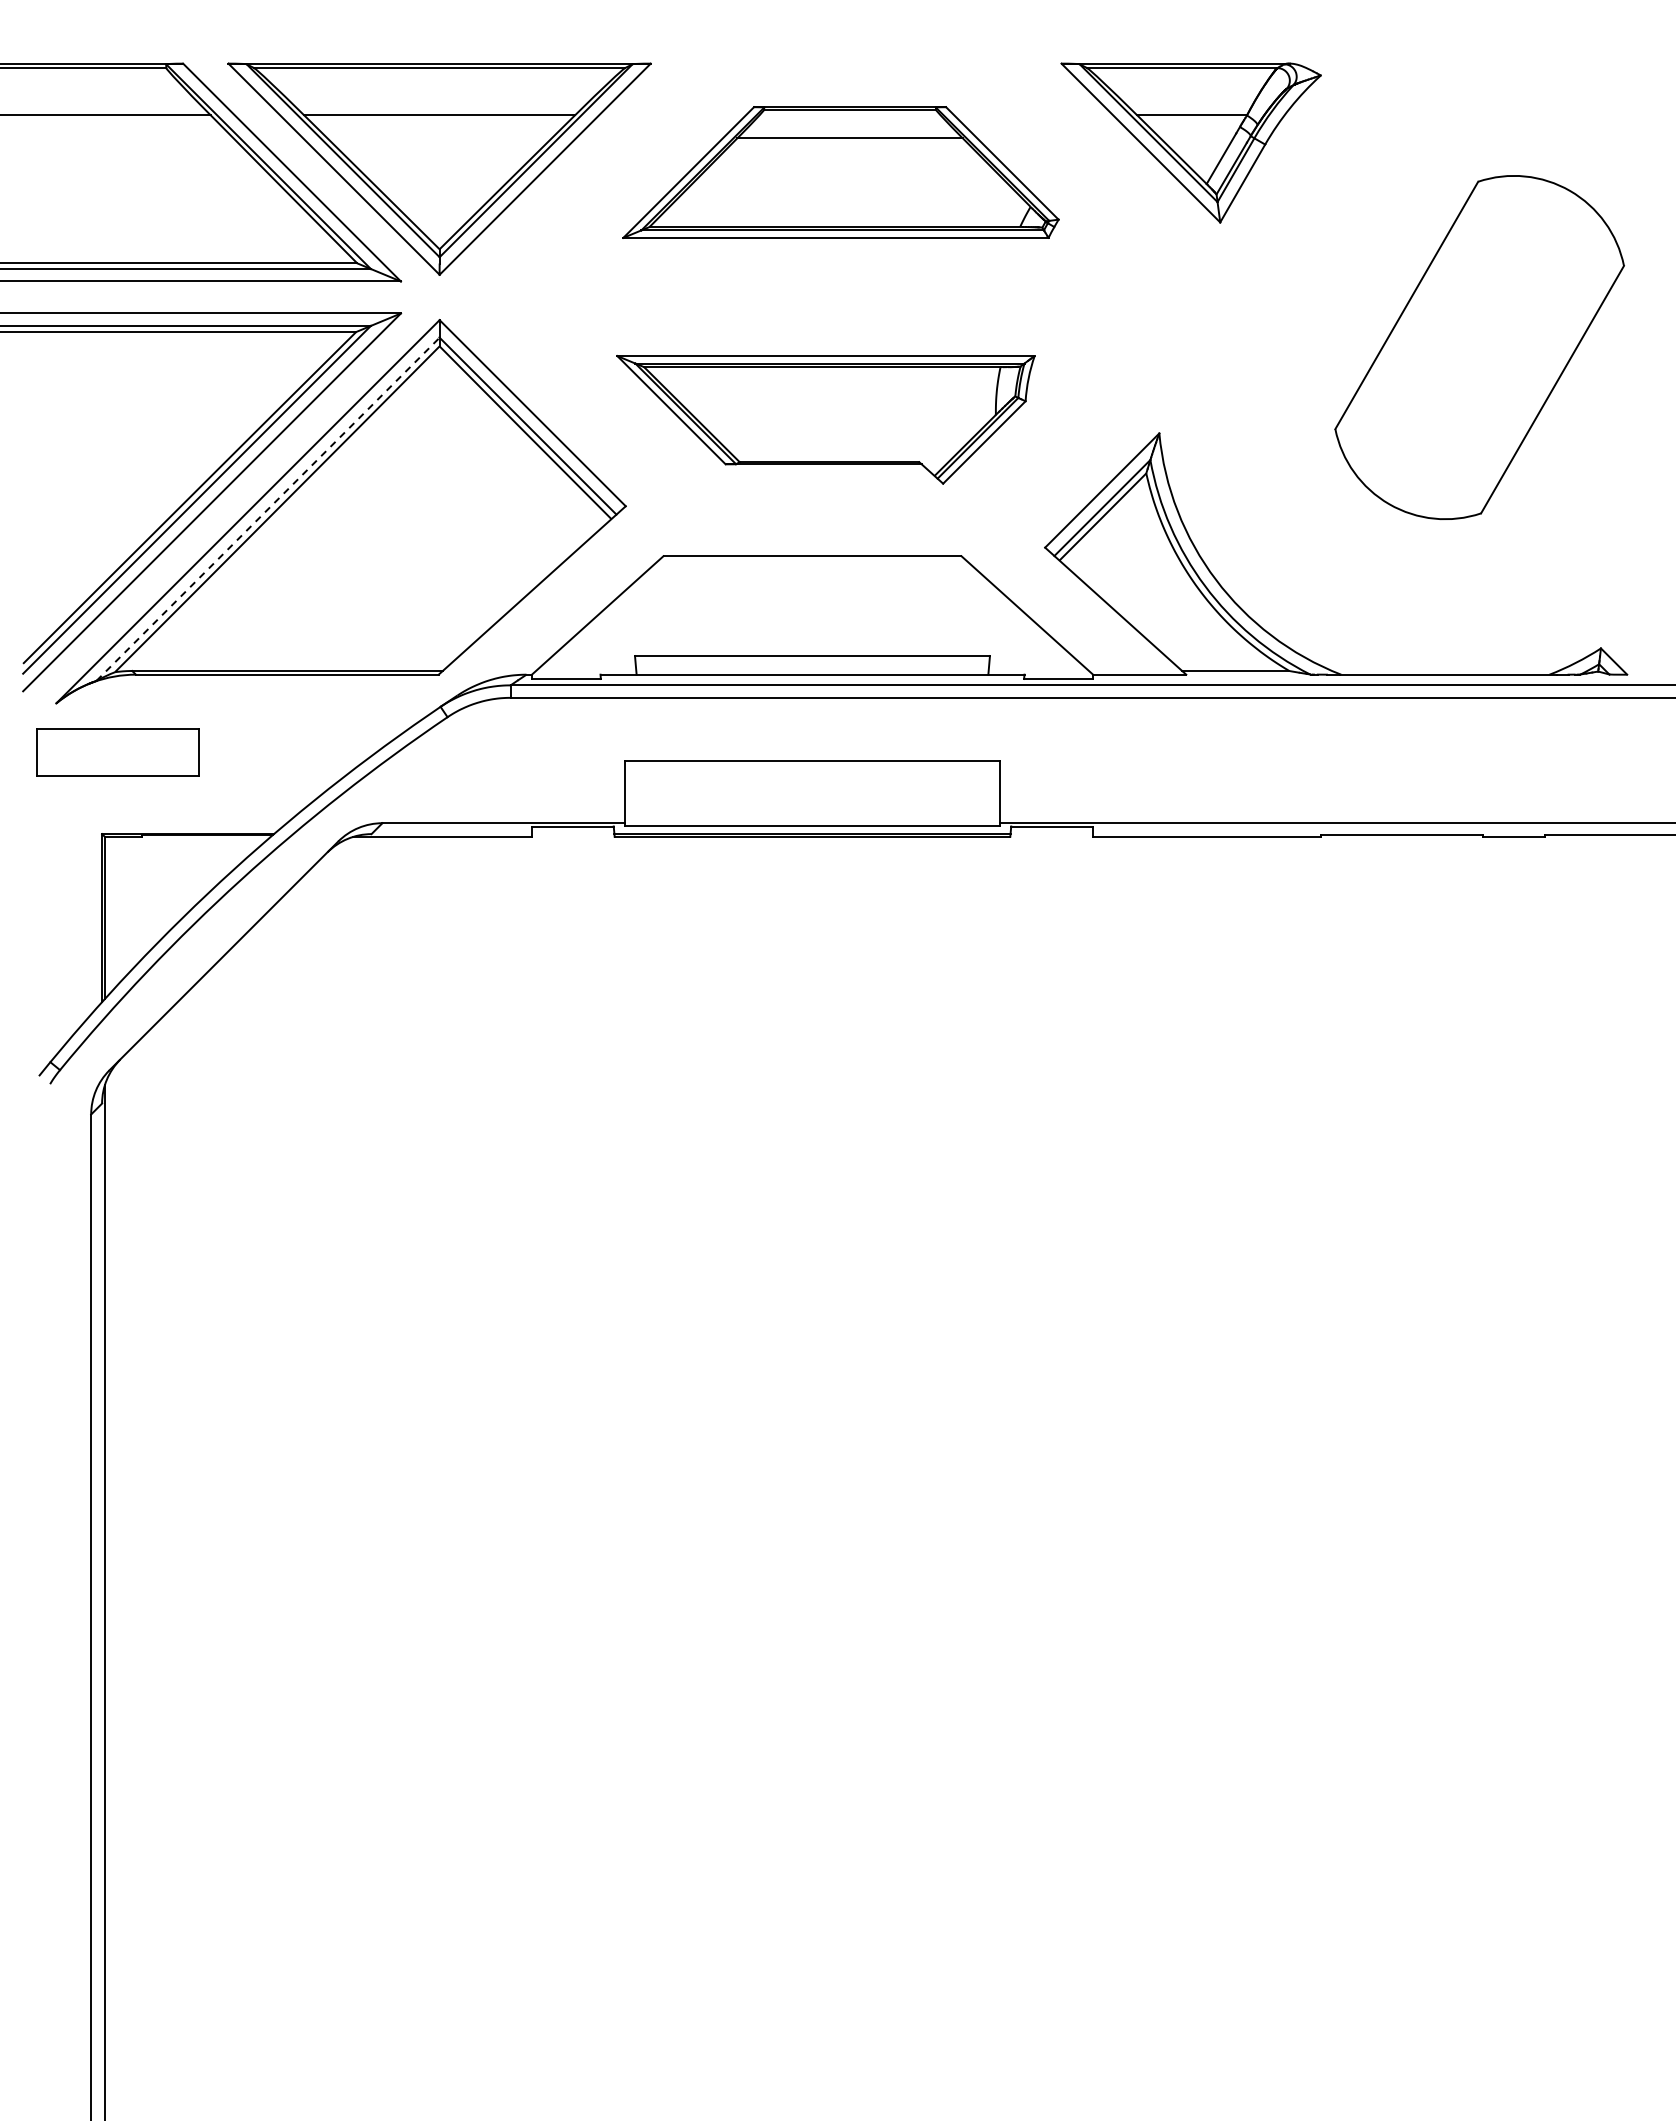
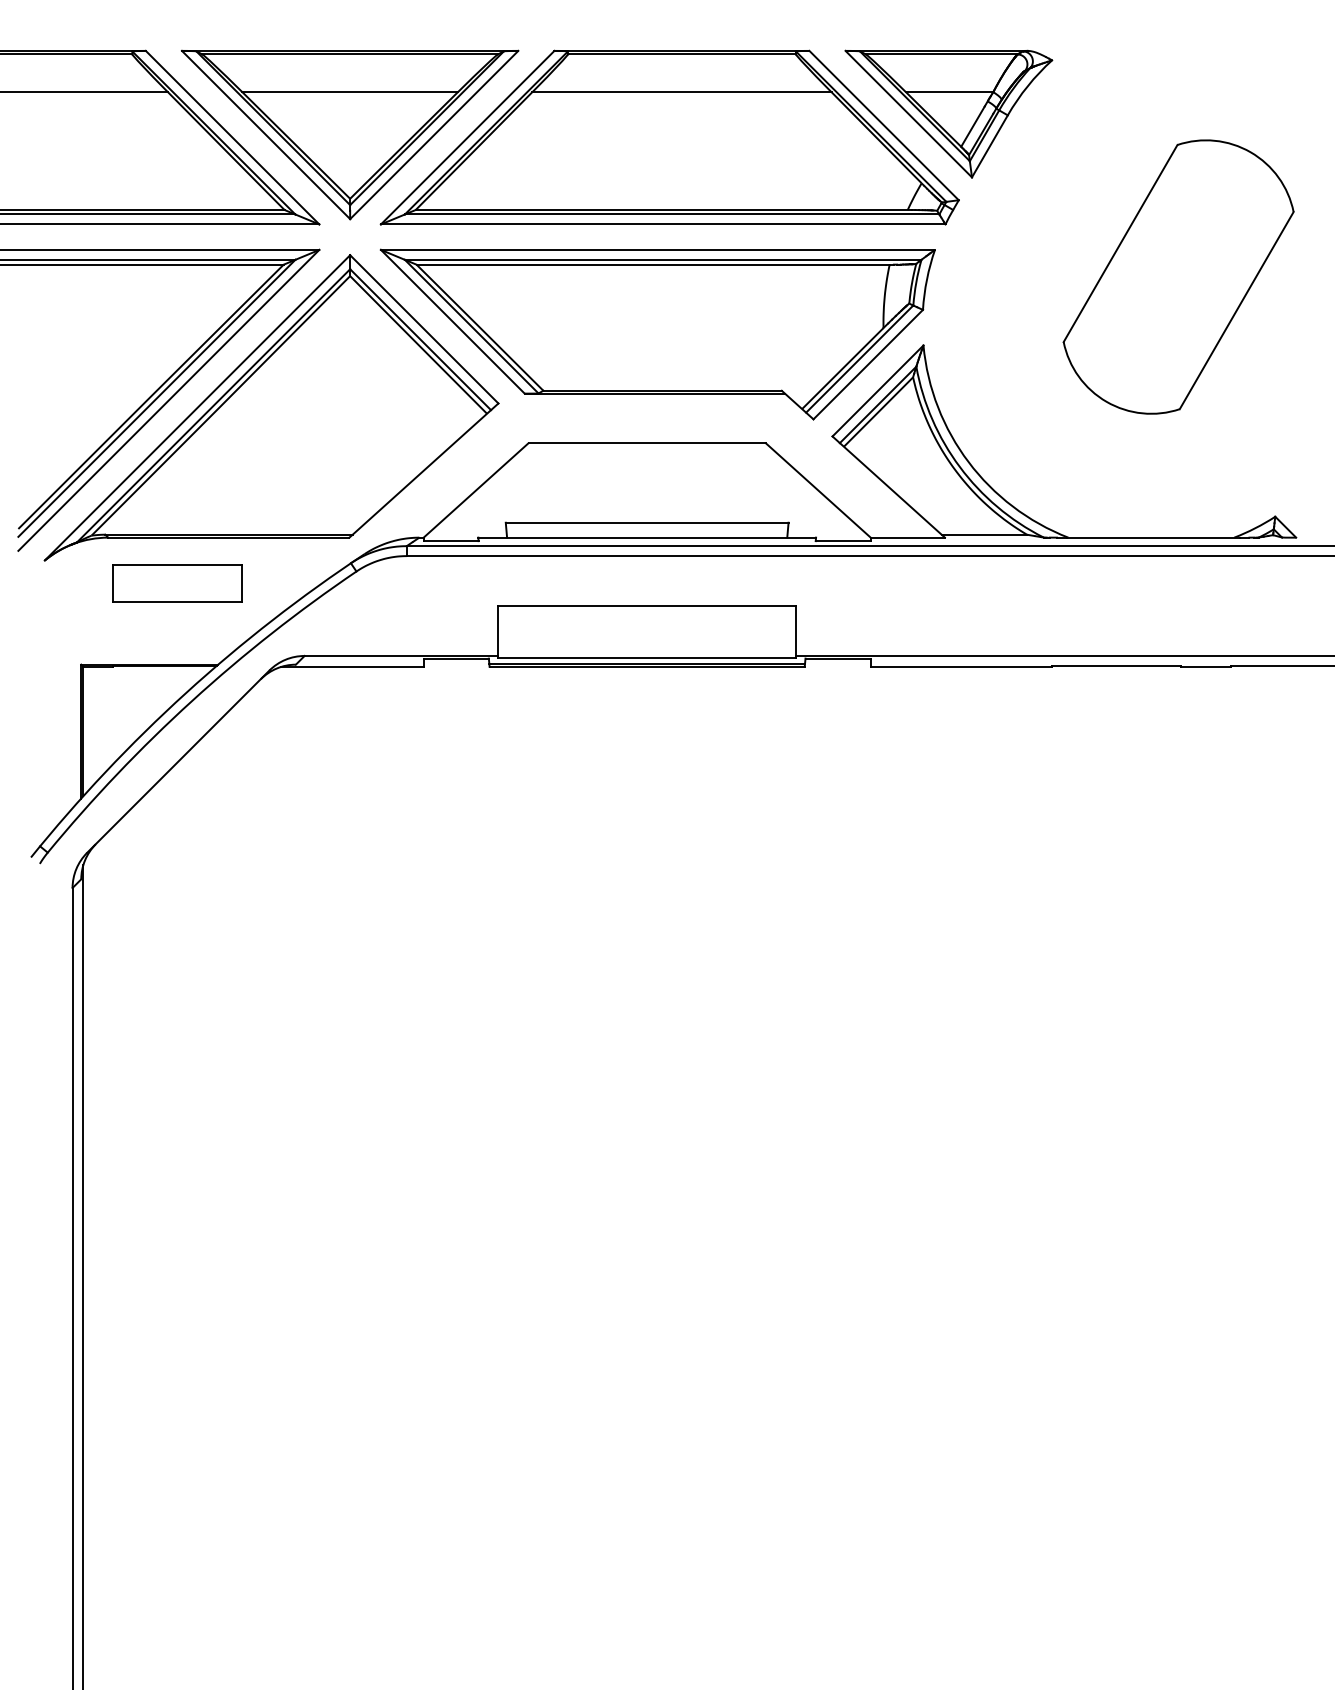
part: (840, 172) -> (669, 137), size x1.67
part: (825, 419) -> (657, 334), size x1.67
line: (268, 509) -> (213, 406), dashed -> solid
part: (117, 752) -> (177, 583), moved

